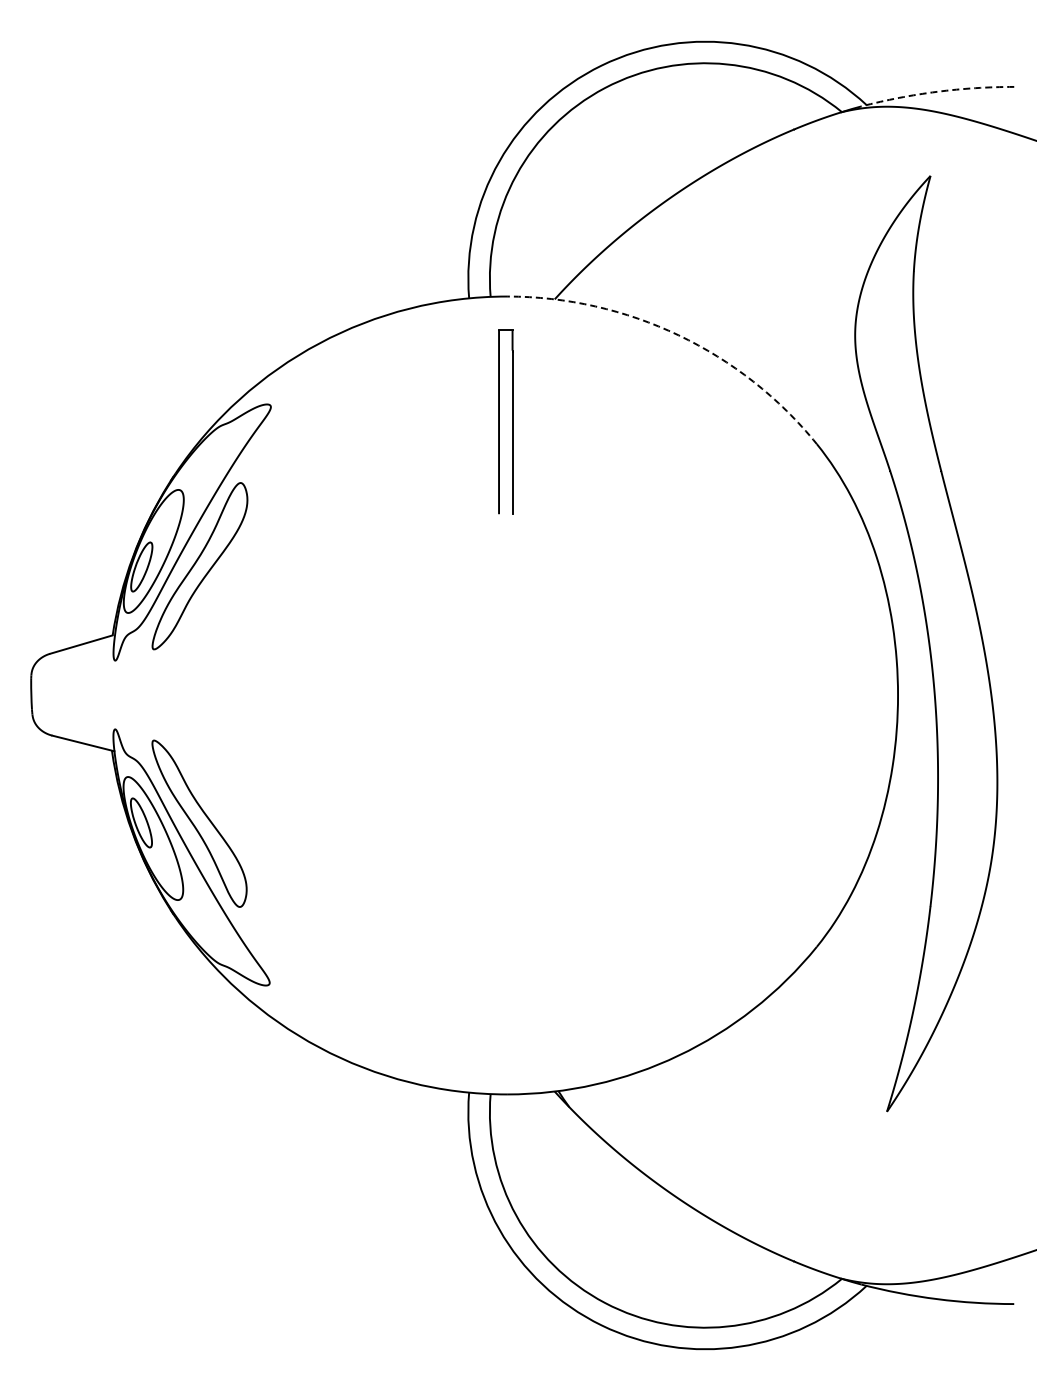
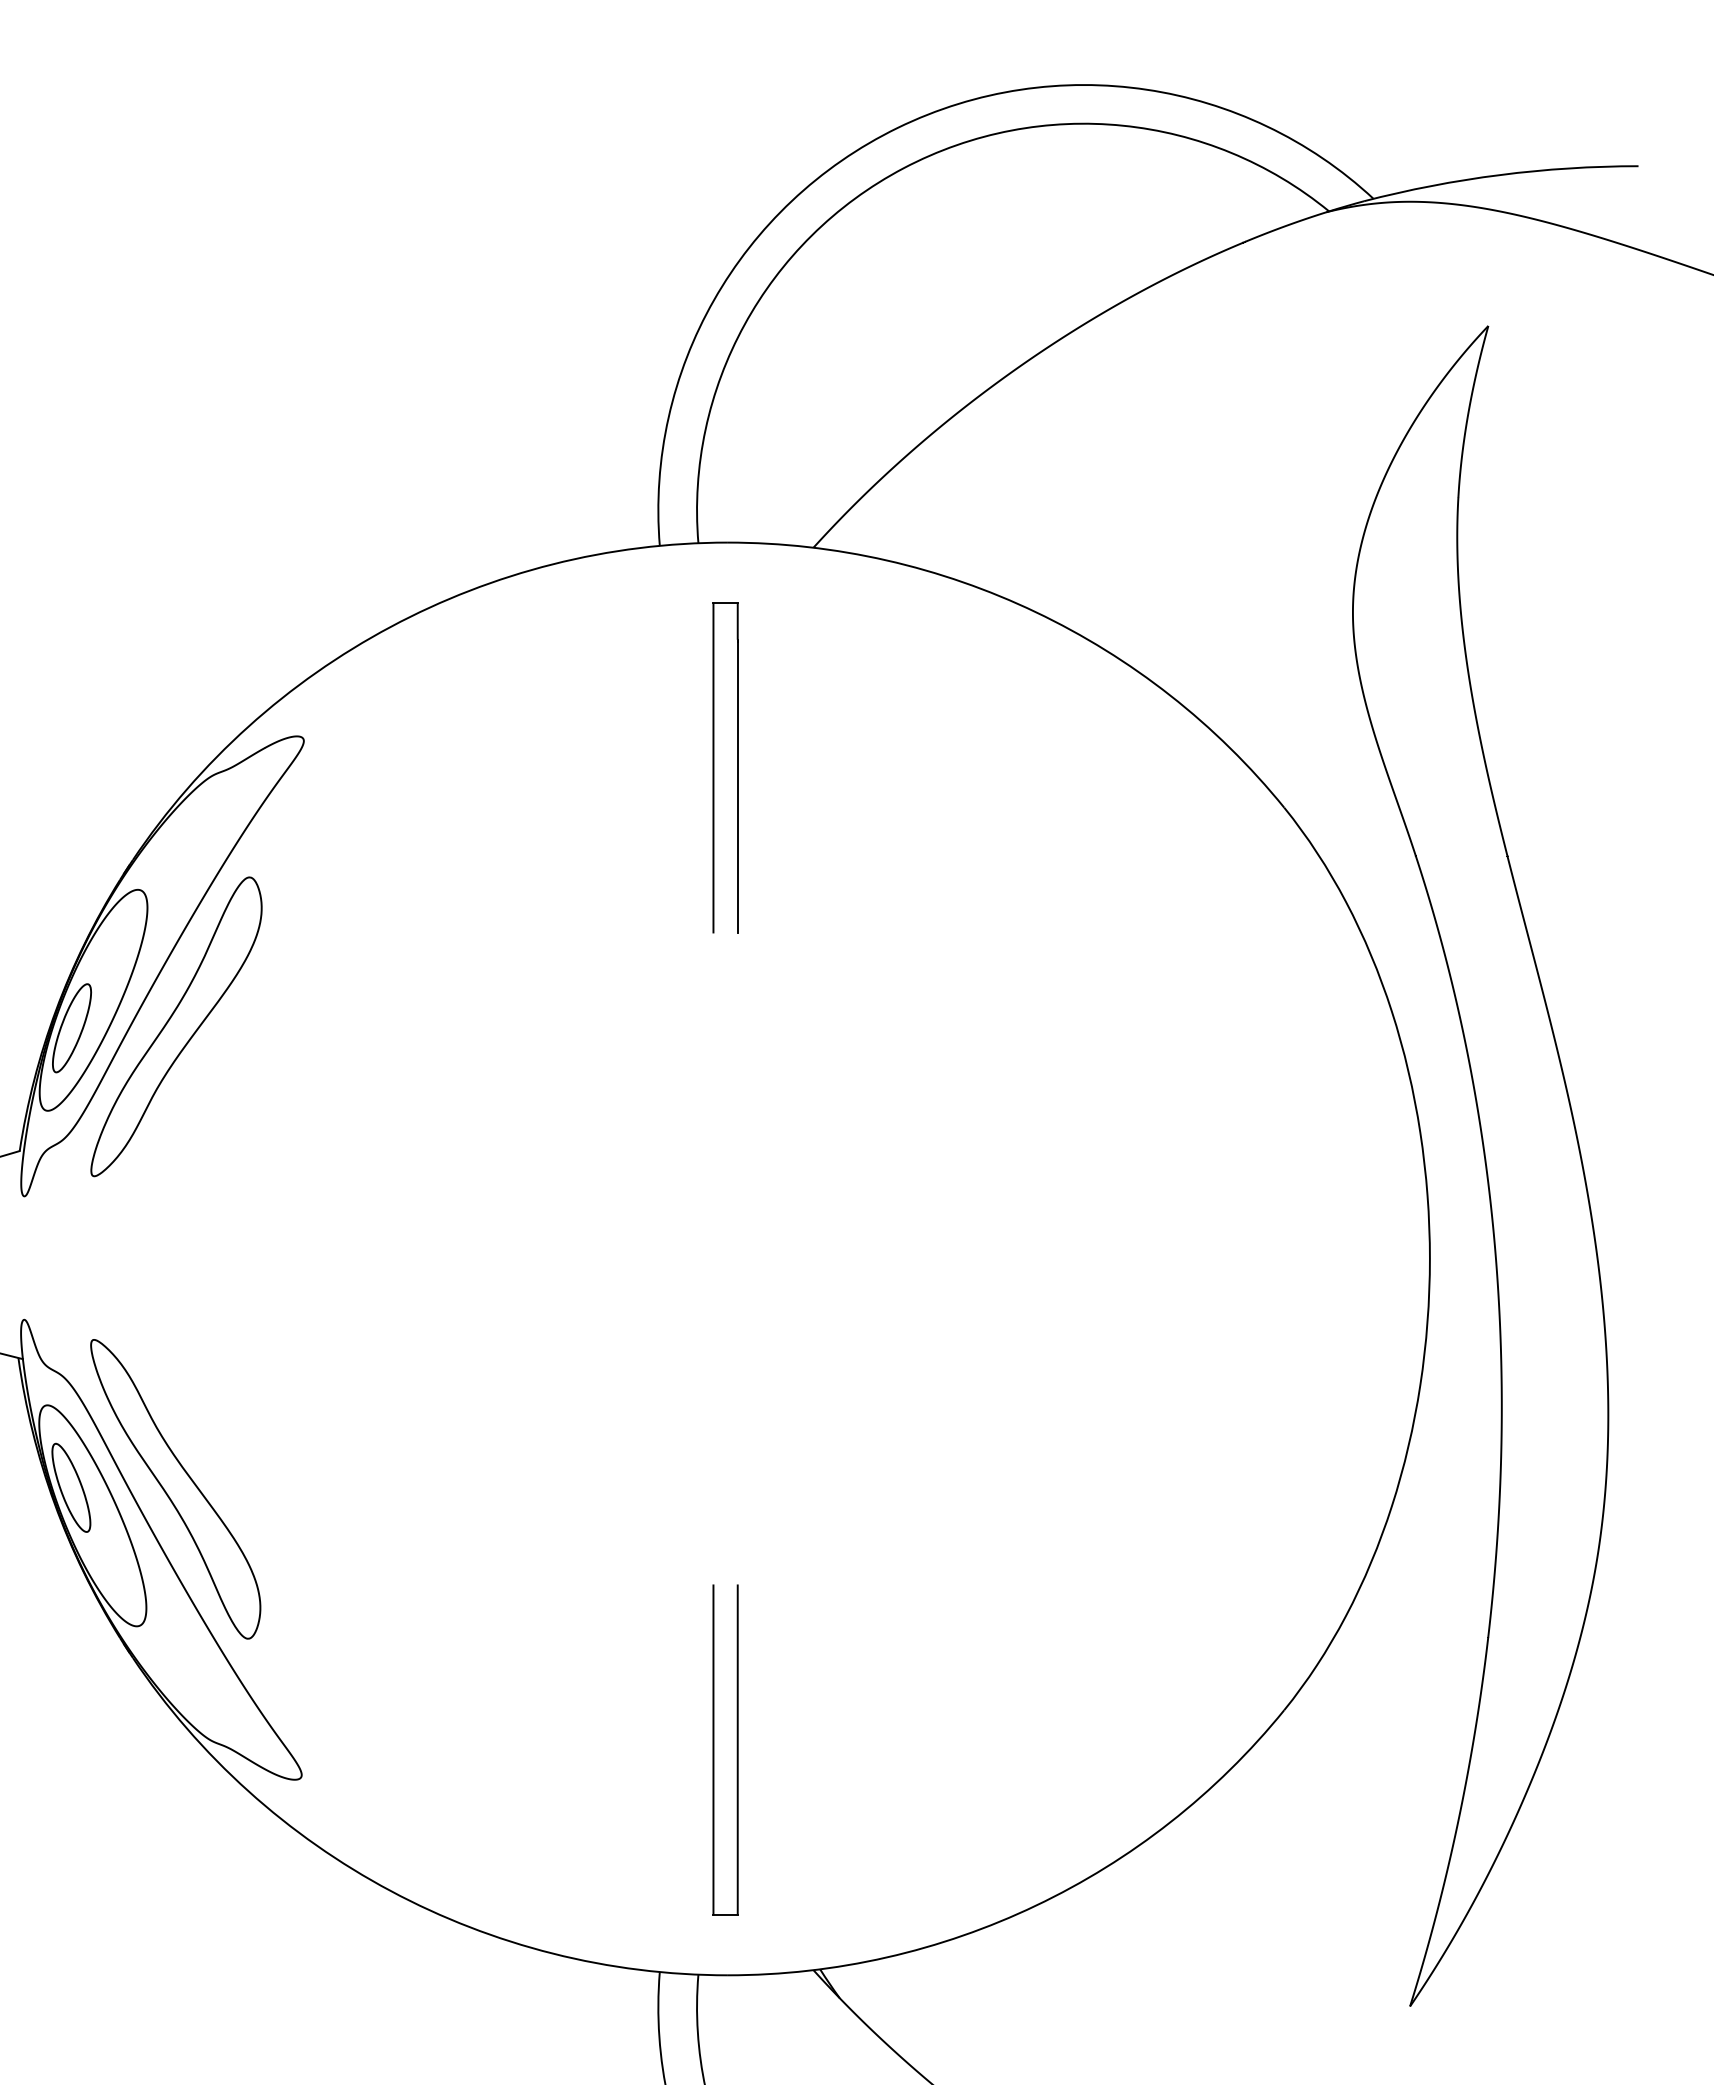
arc: (937, 91) -> (1500, 174), dashed -> solid
arc: (678, 335) -> (1035, 612), dashed -> solid
part: (505, 968) -> (725, 1749), added

